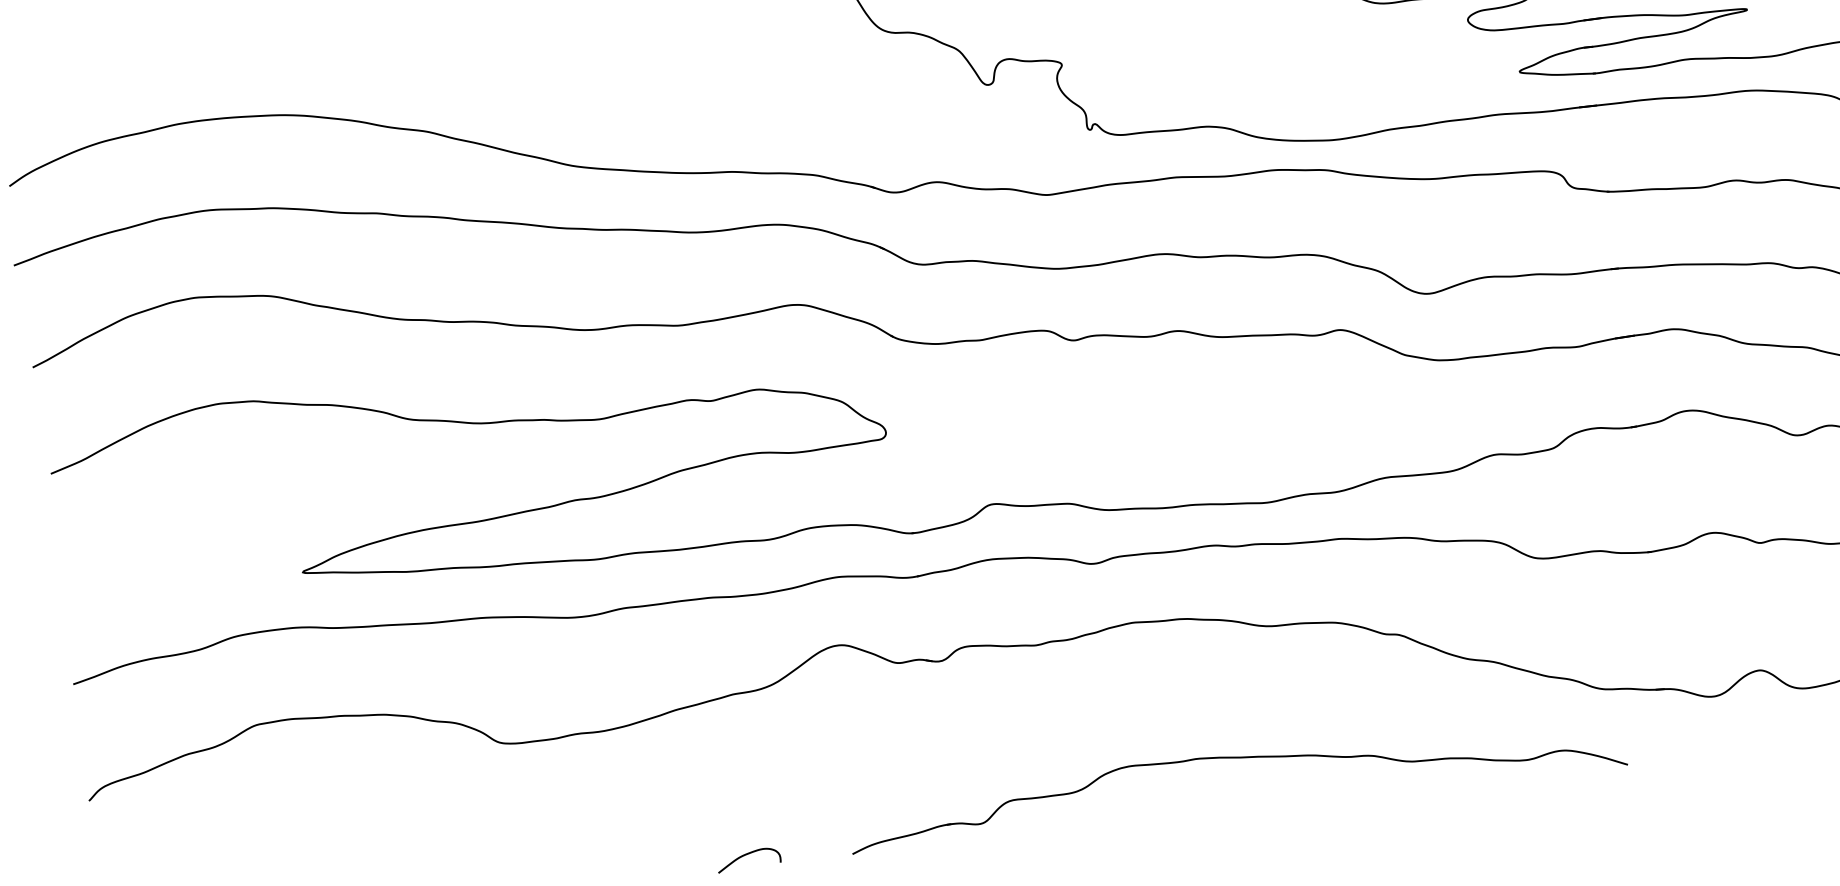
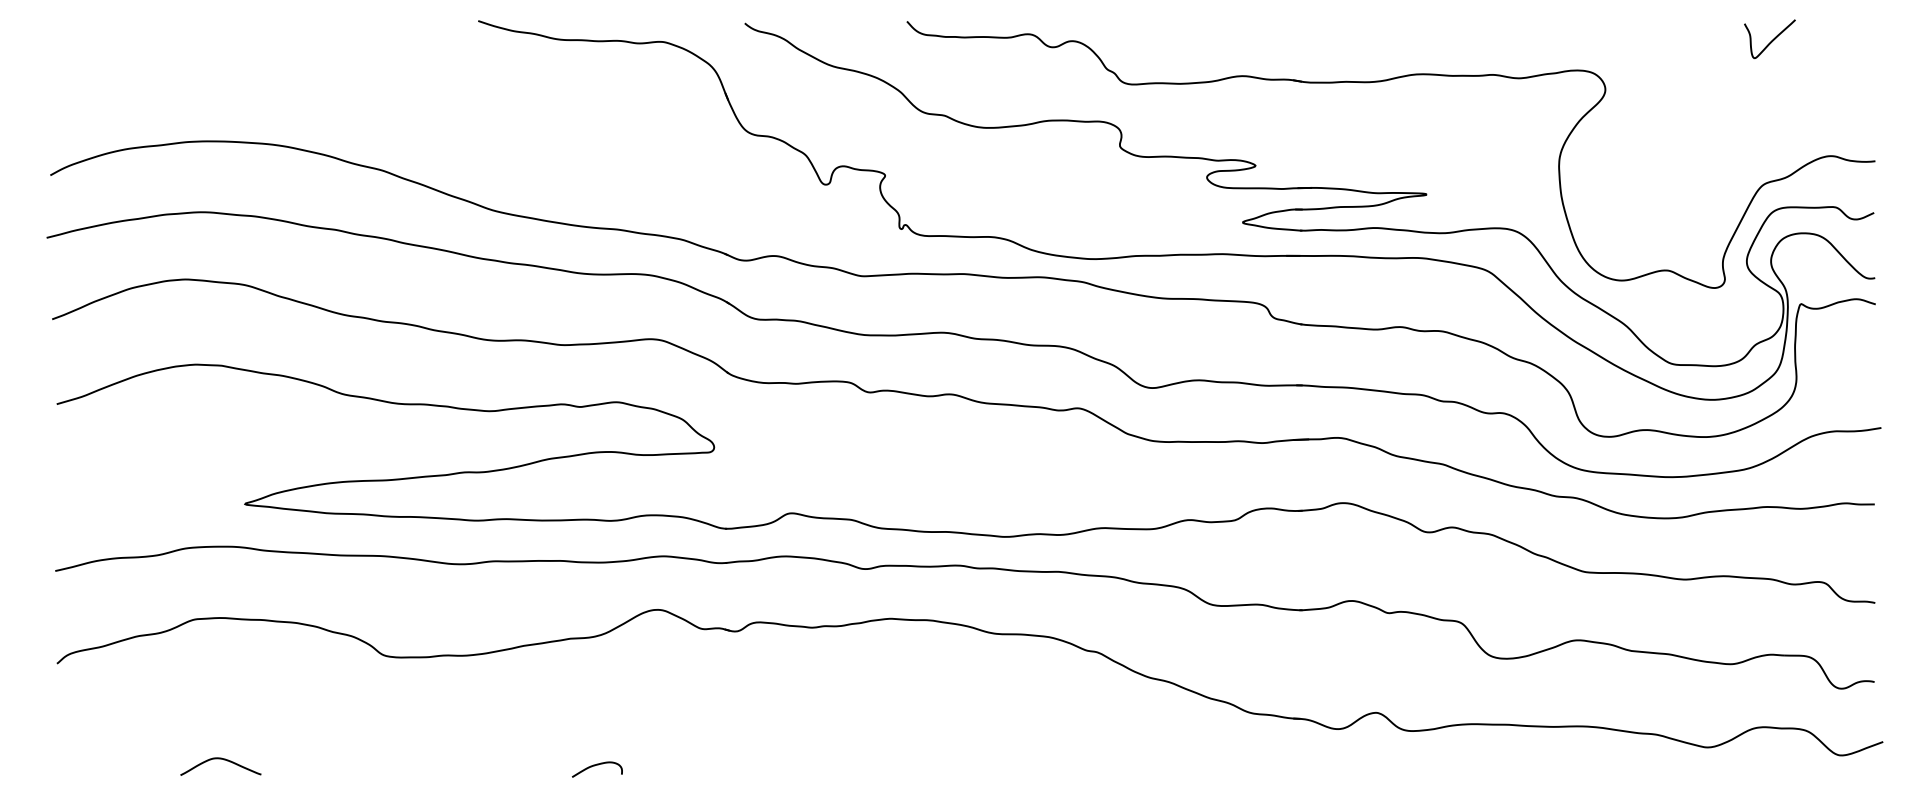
part: (1233, 758) -> (956, 734), removed
curve: (748, 854) -> (597, 765), moved

